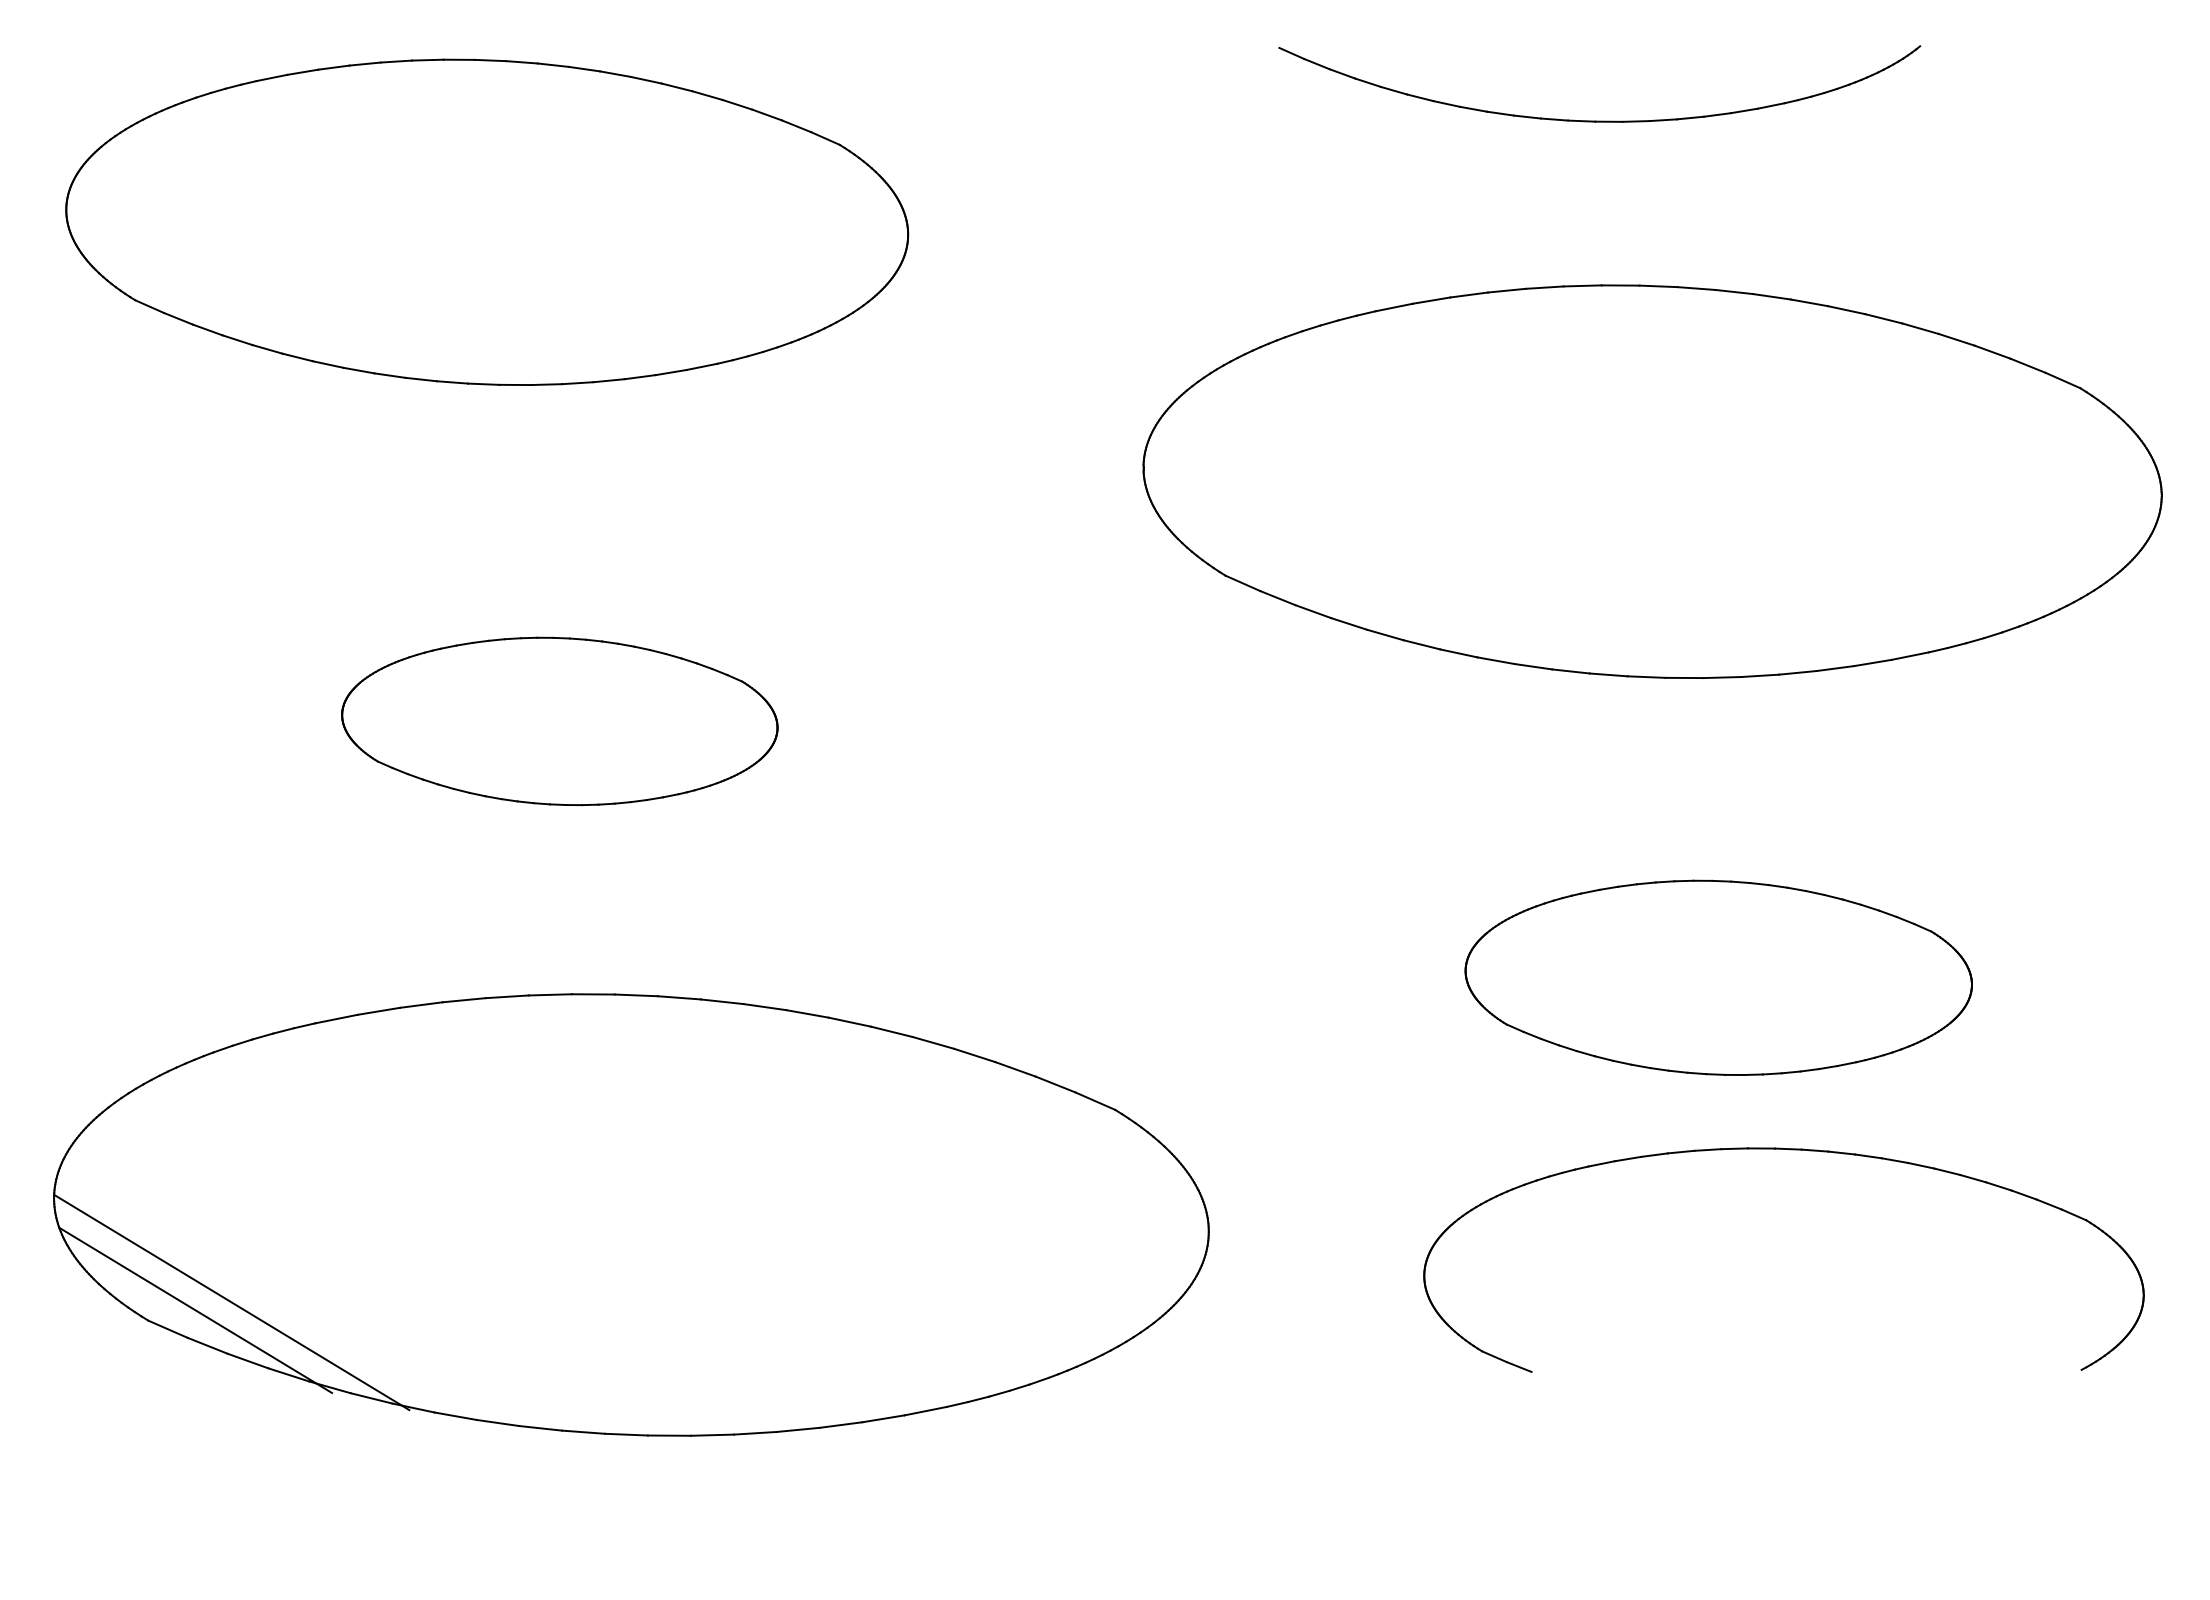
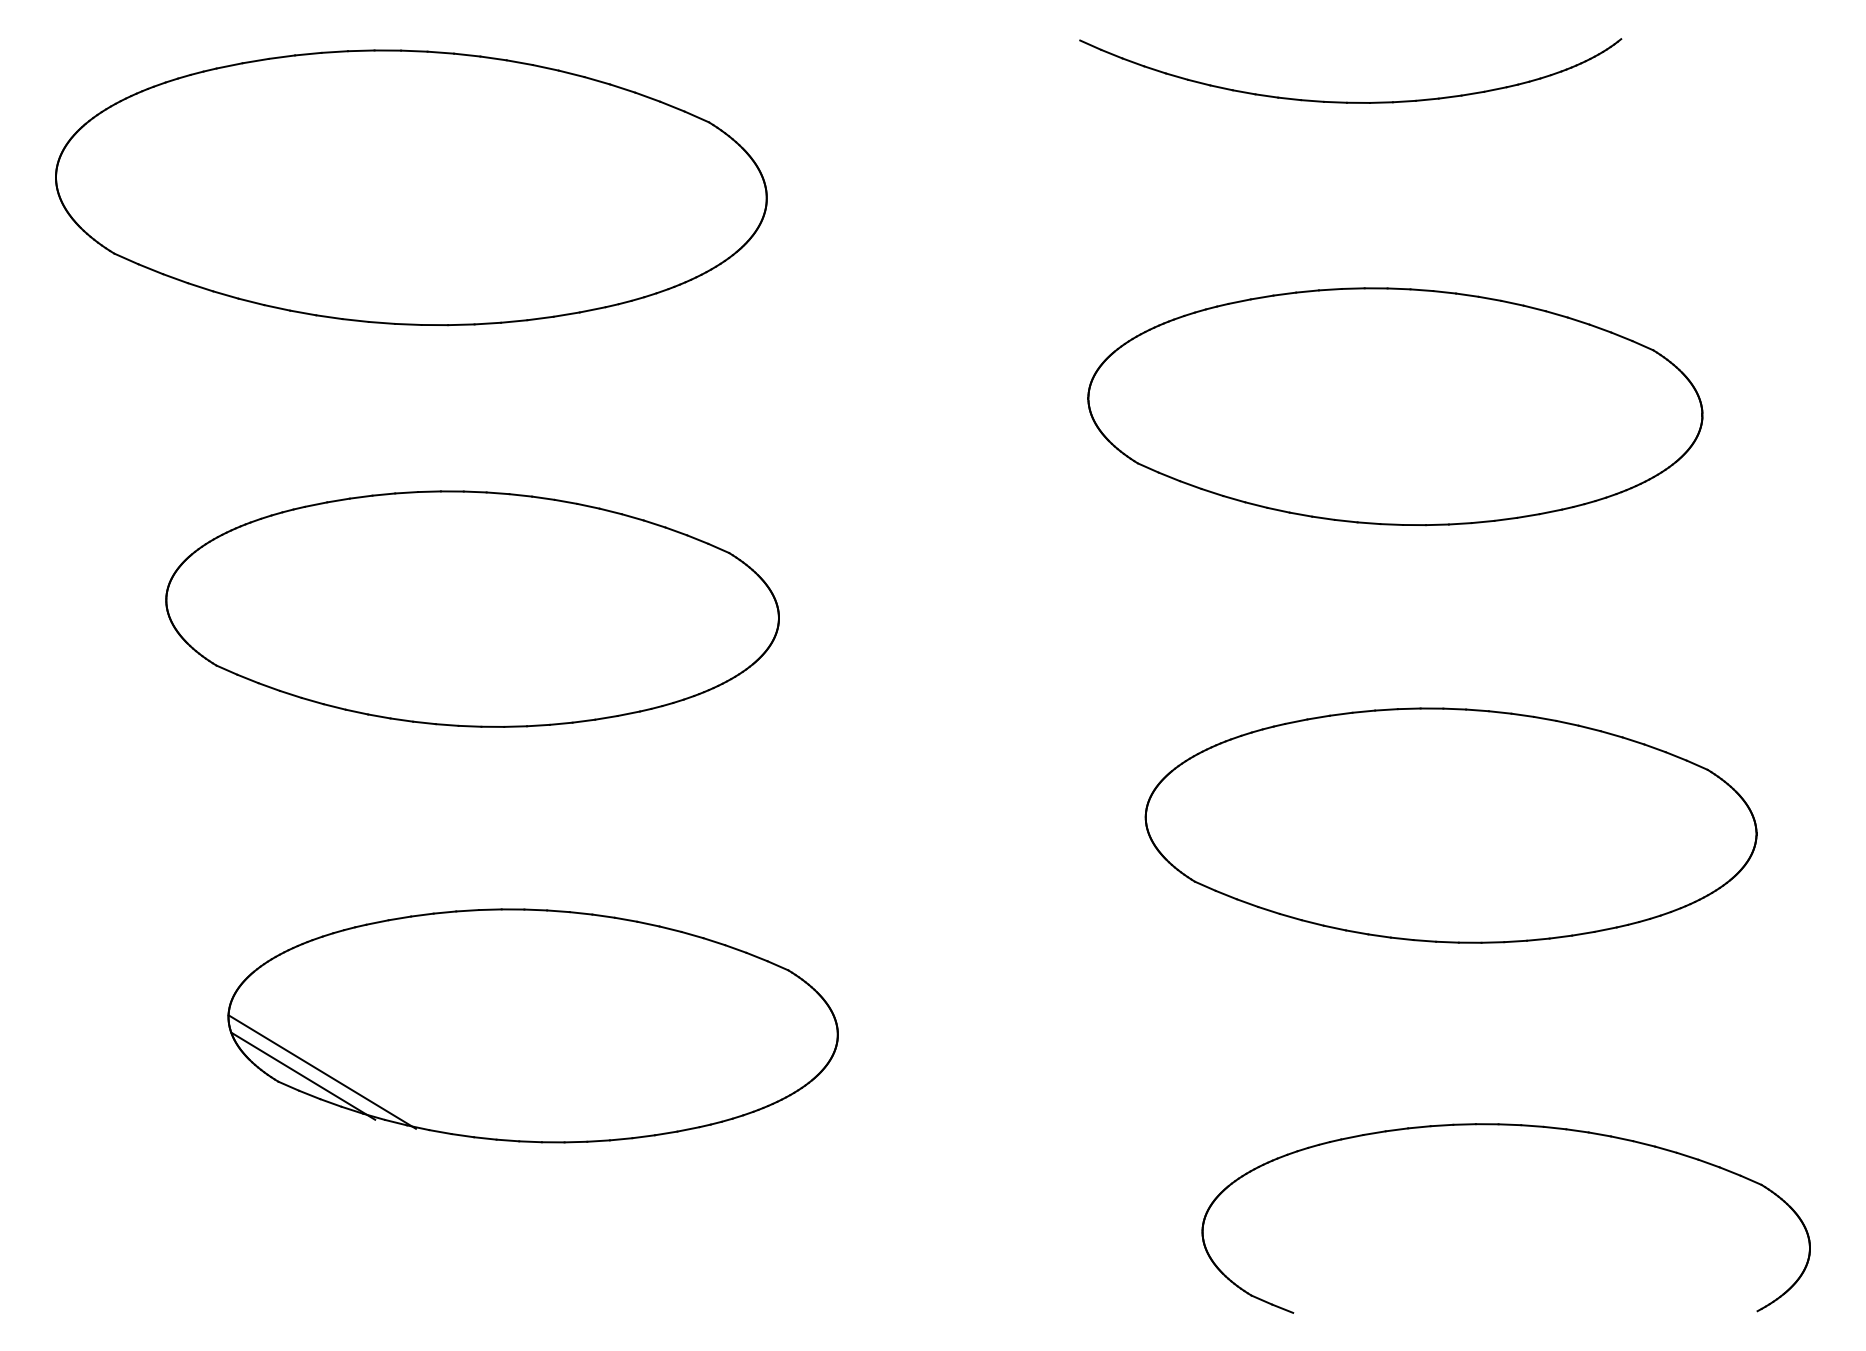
part: (1652, 481) -> (1395, 406), size x0.71
part: (559, 721) -> (472, 609), size x1.67
part: (1718, 977) -> (1450, 825), size x1.43
part: (1790, 1150) -> (1511, 1125), moved
part: (631, 1214) -> (533, 1025), size x0.62

